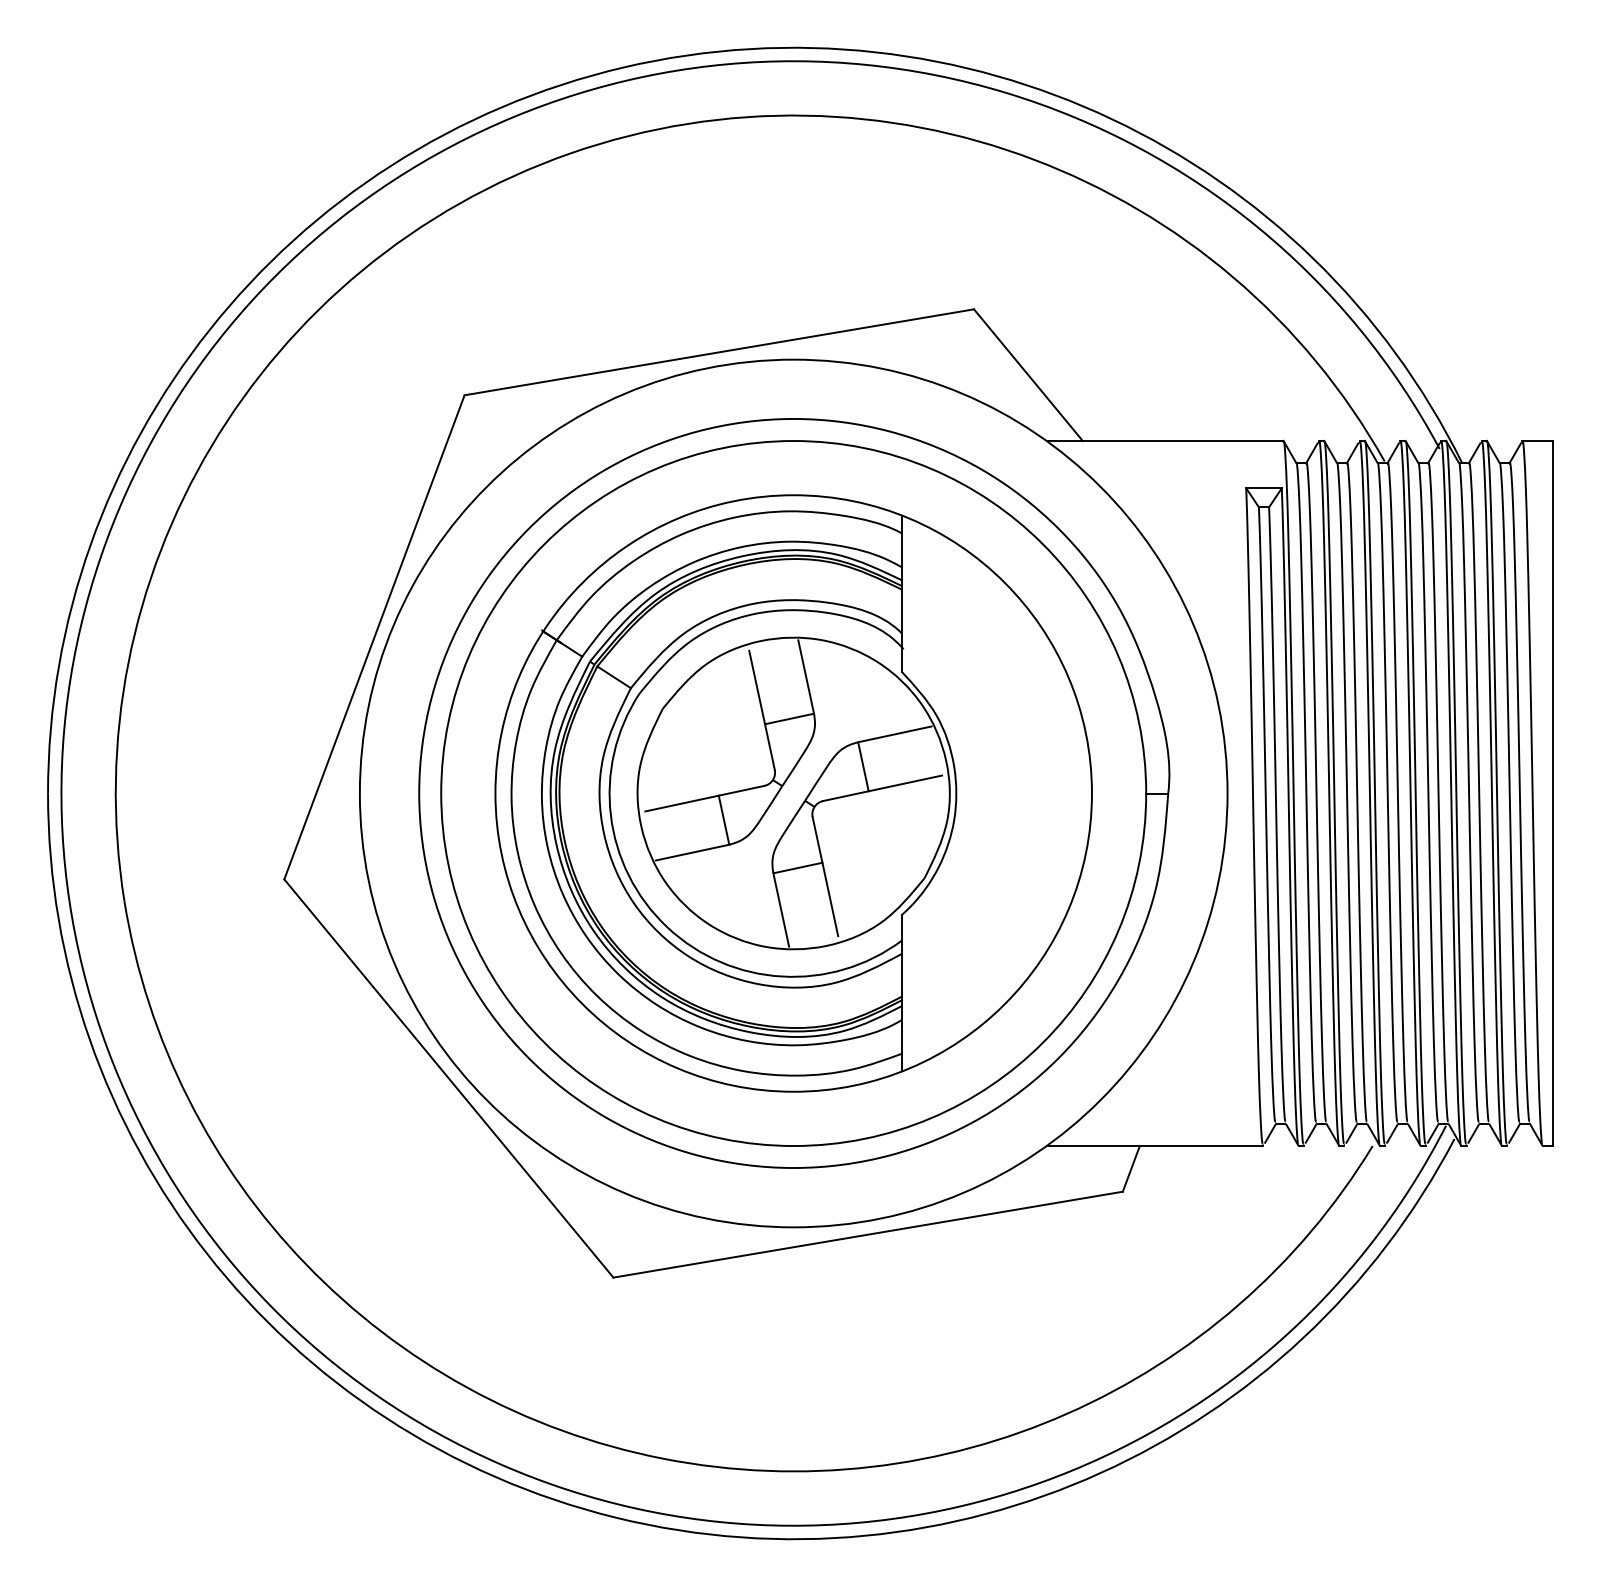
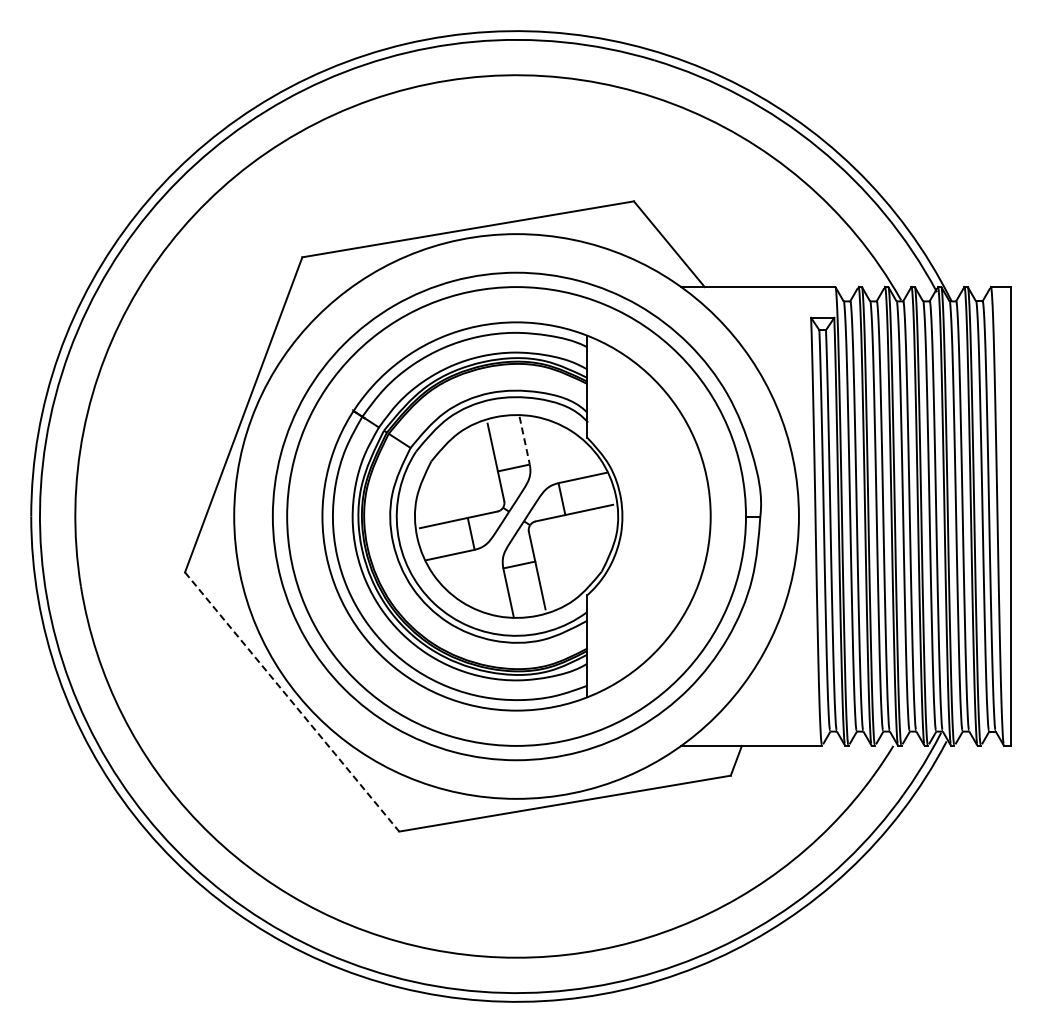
line: (805, 678) -> (524, 441), solid -> dashed
line: (449, 1079) -> (292, 702), solid -> dashed

